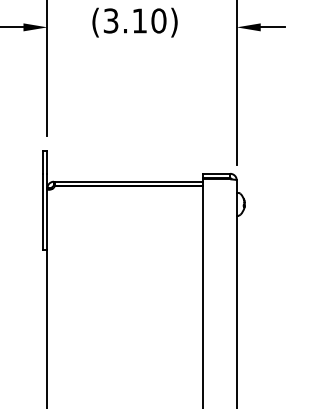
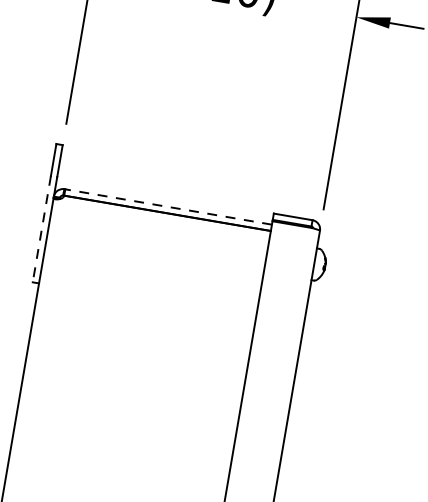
line: (128, 181) -> (168, 206), solid -> dashed
line: (42, 212) -> (41, 229), solid -> dashed

